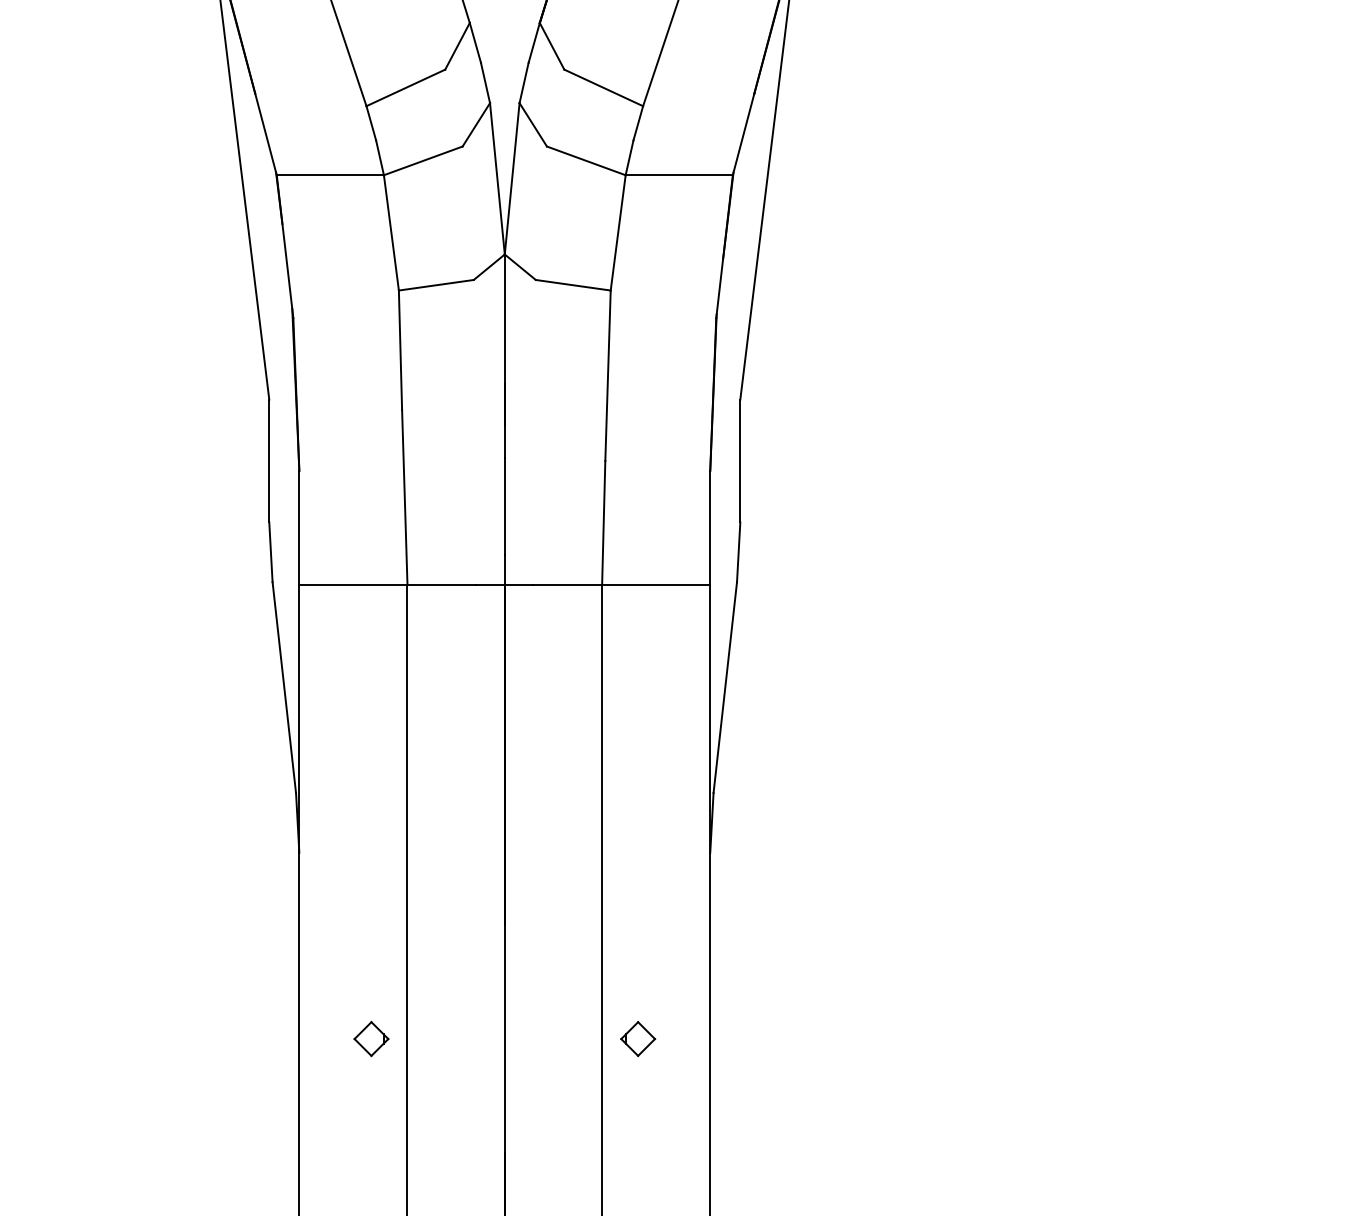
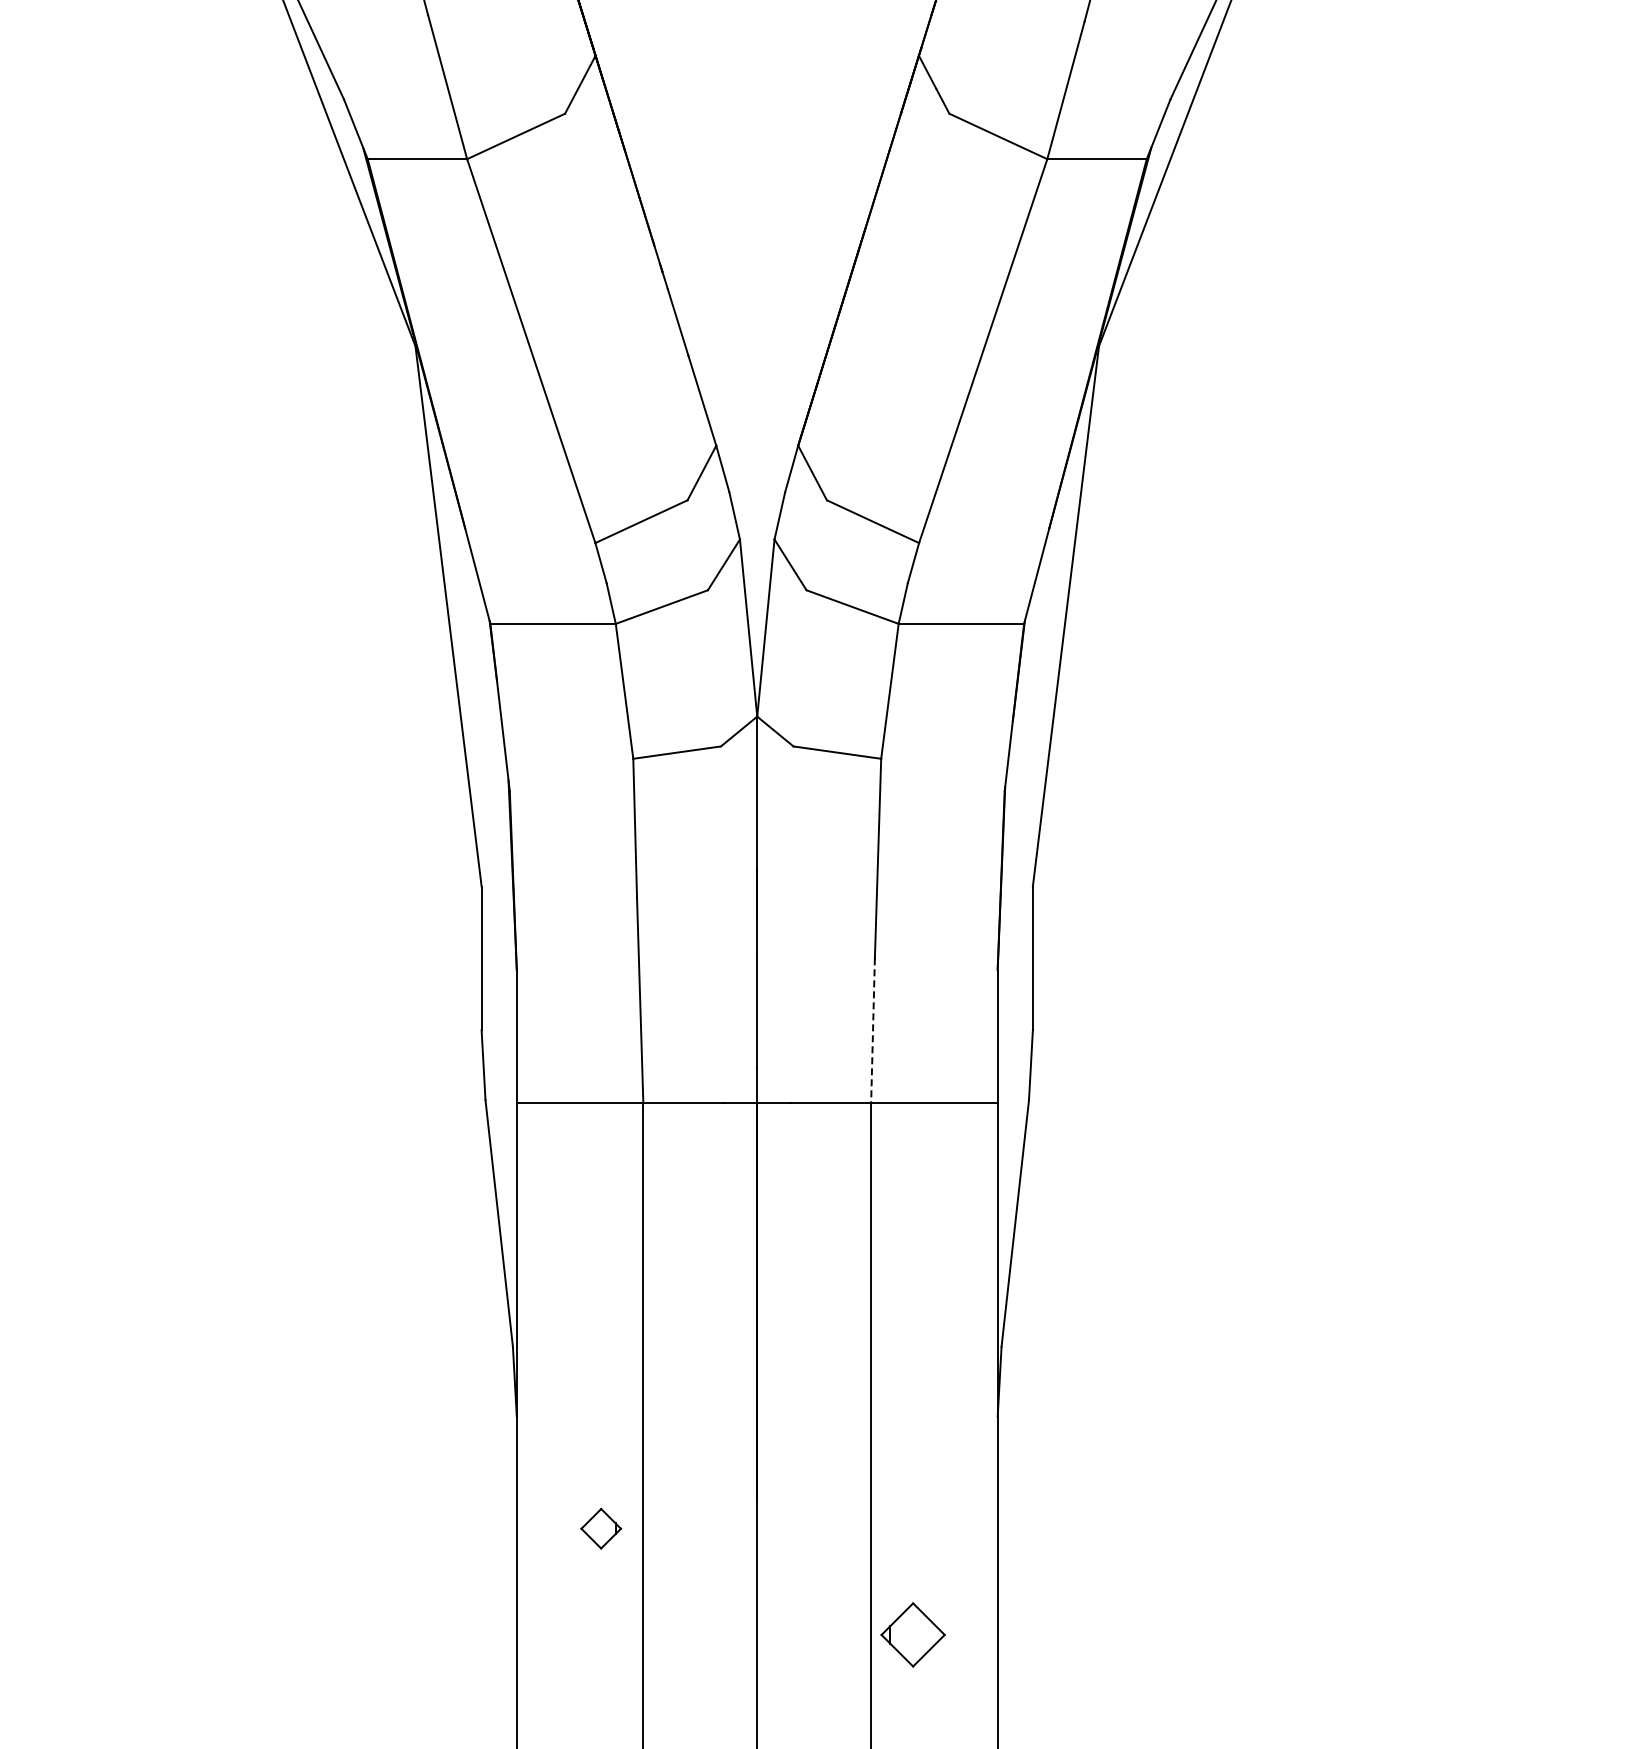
line: (604, 523) -> (873, 1031), solid -> dashed
part: (371, 1038) -> (601, 1528), moved
part: (638, 1038) -> (913, 1634), size x1.6

